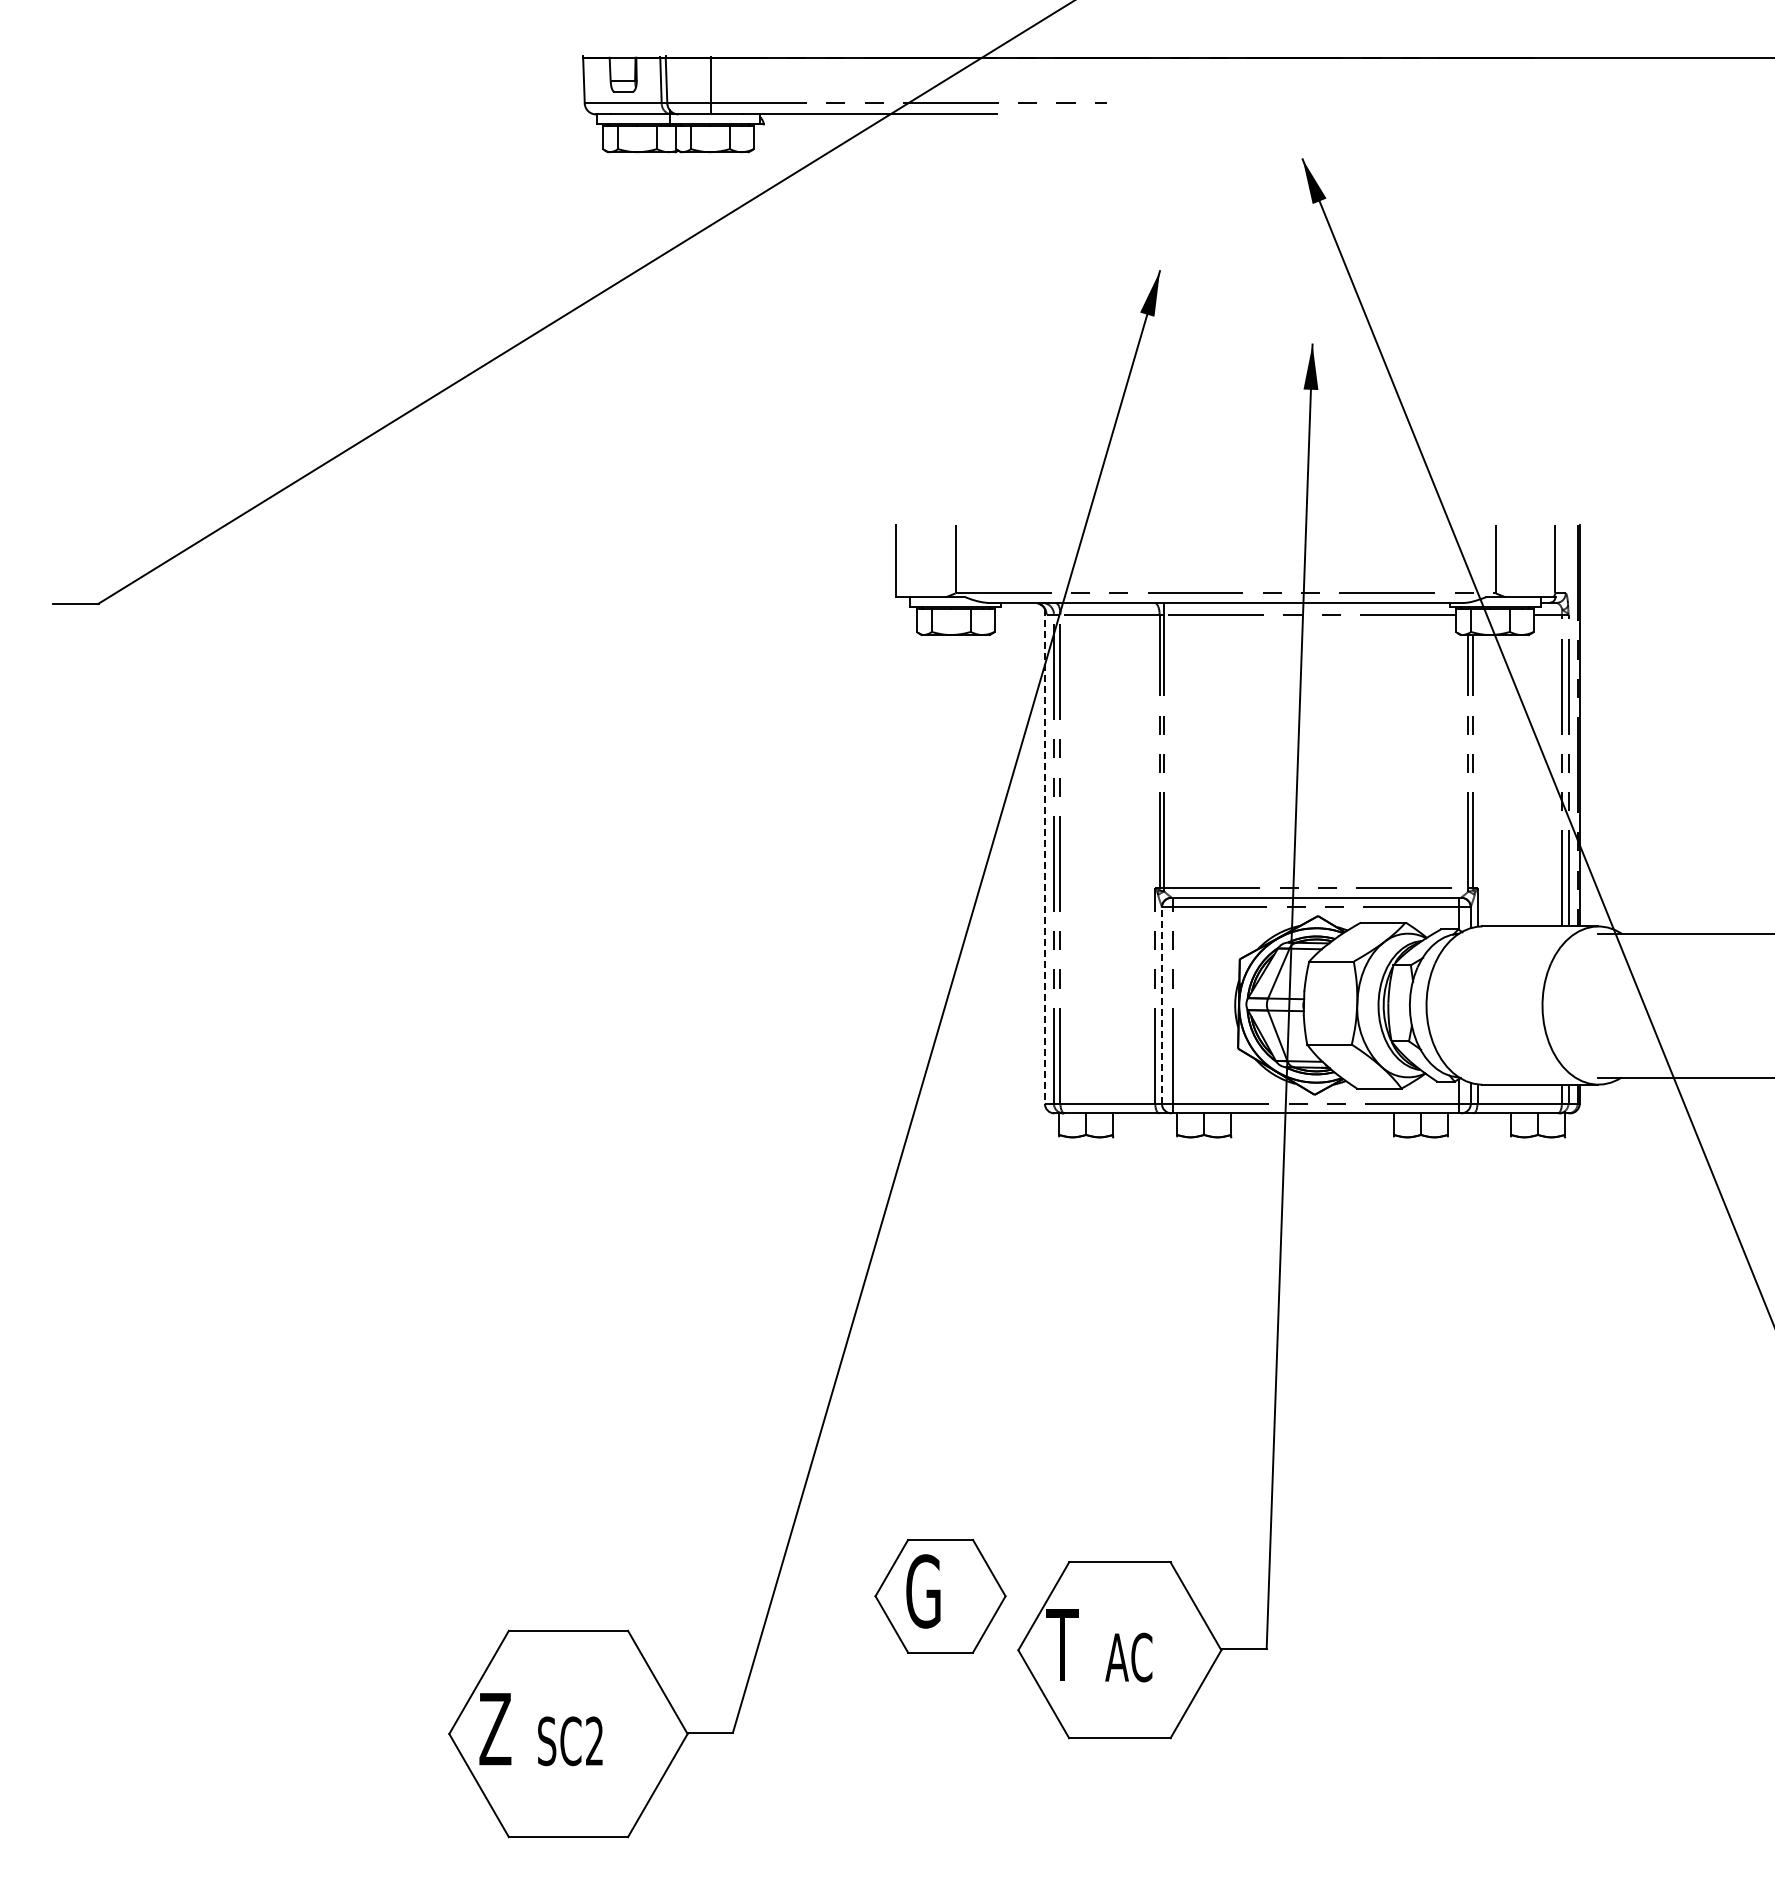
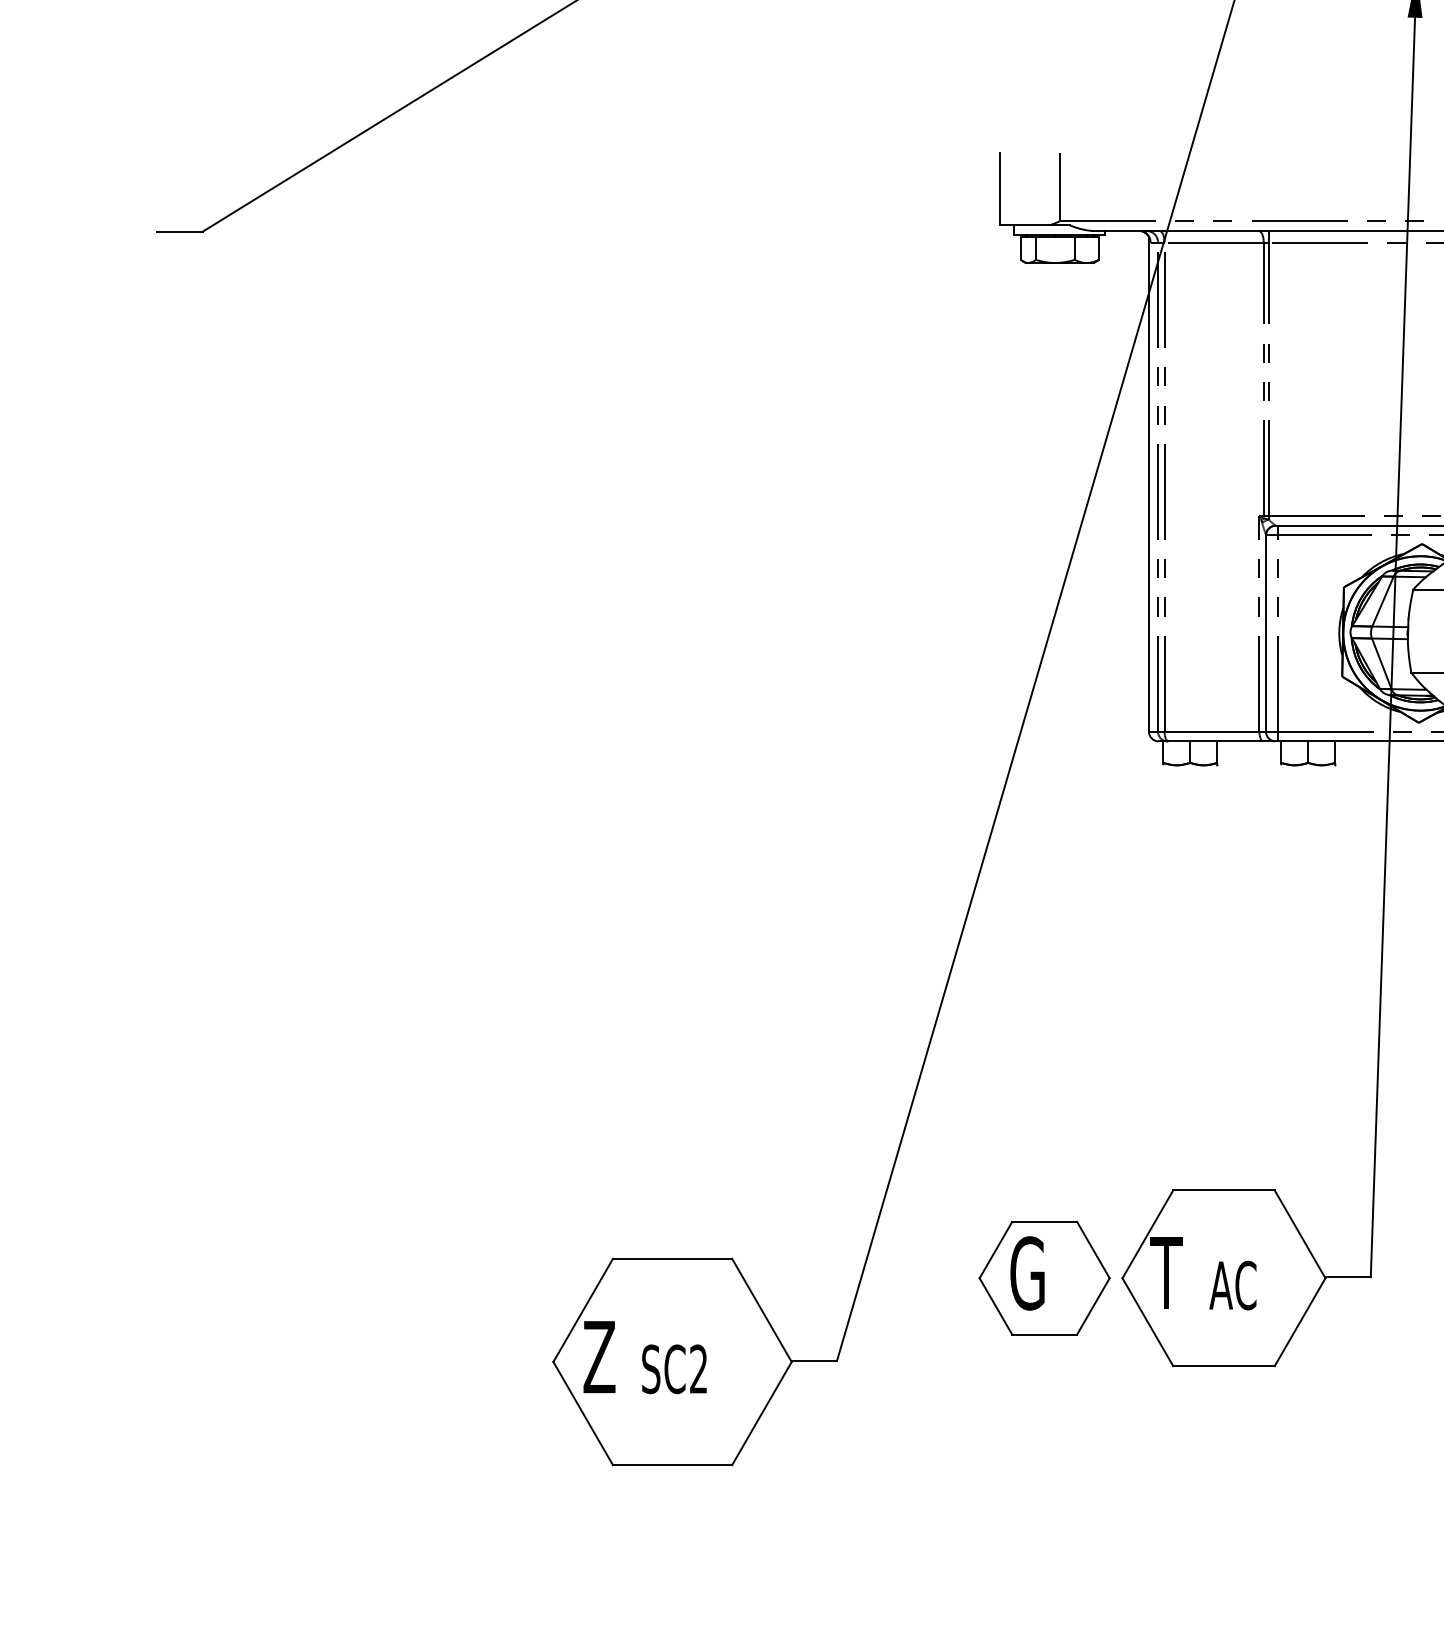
line: (1044, 856) -> (1148, 484), dashed -> solid
line: (1161, 1005) -> (1265, 633), dashed -> solid
part: (940, 1596) -> (1044, 1278), moved

